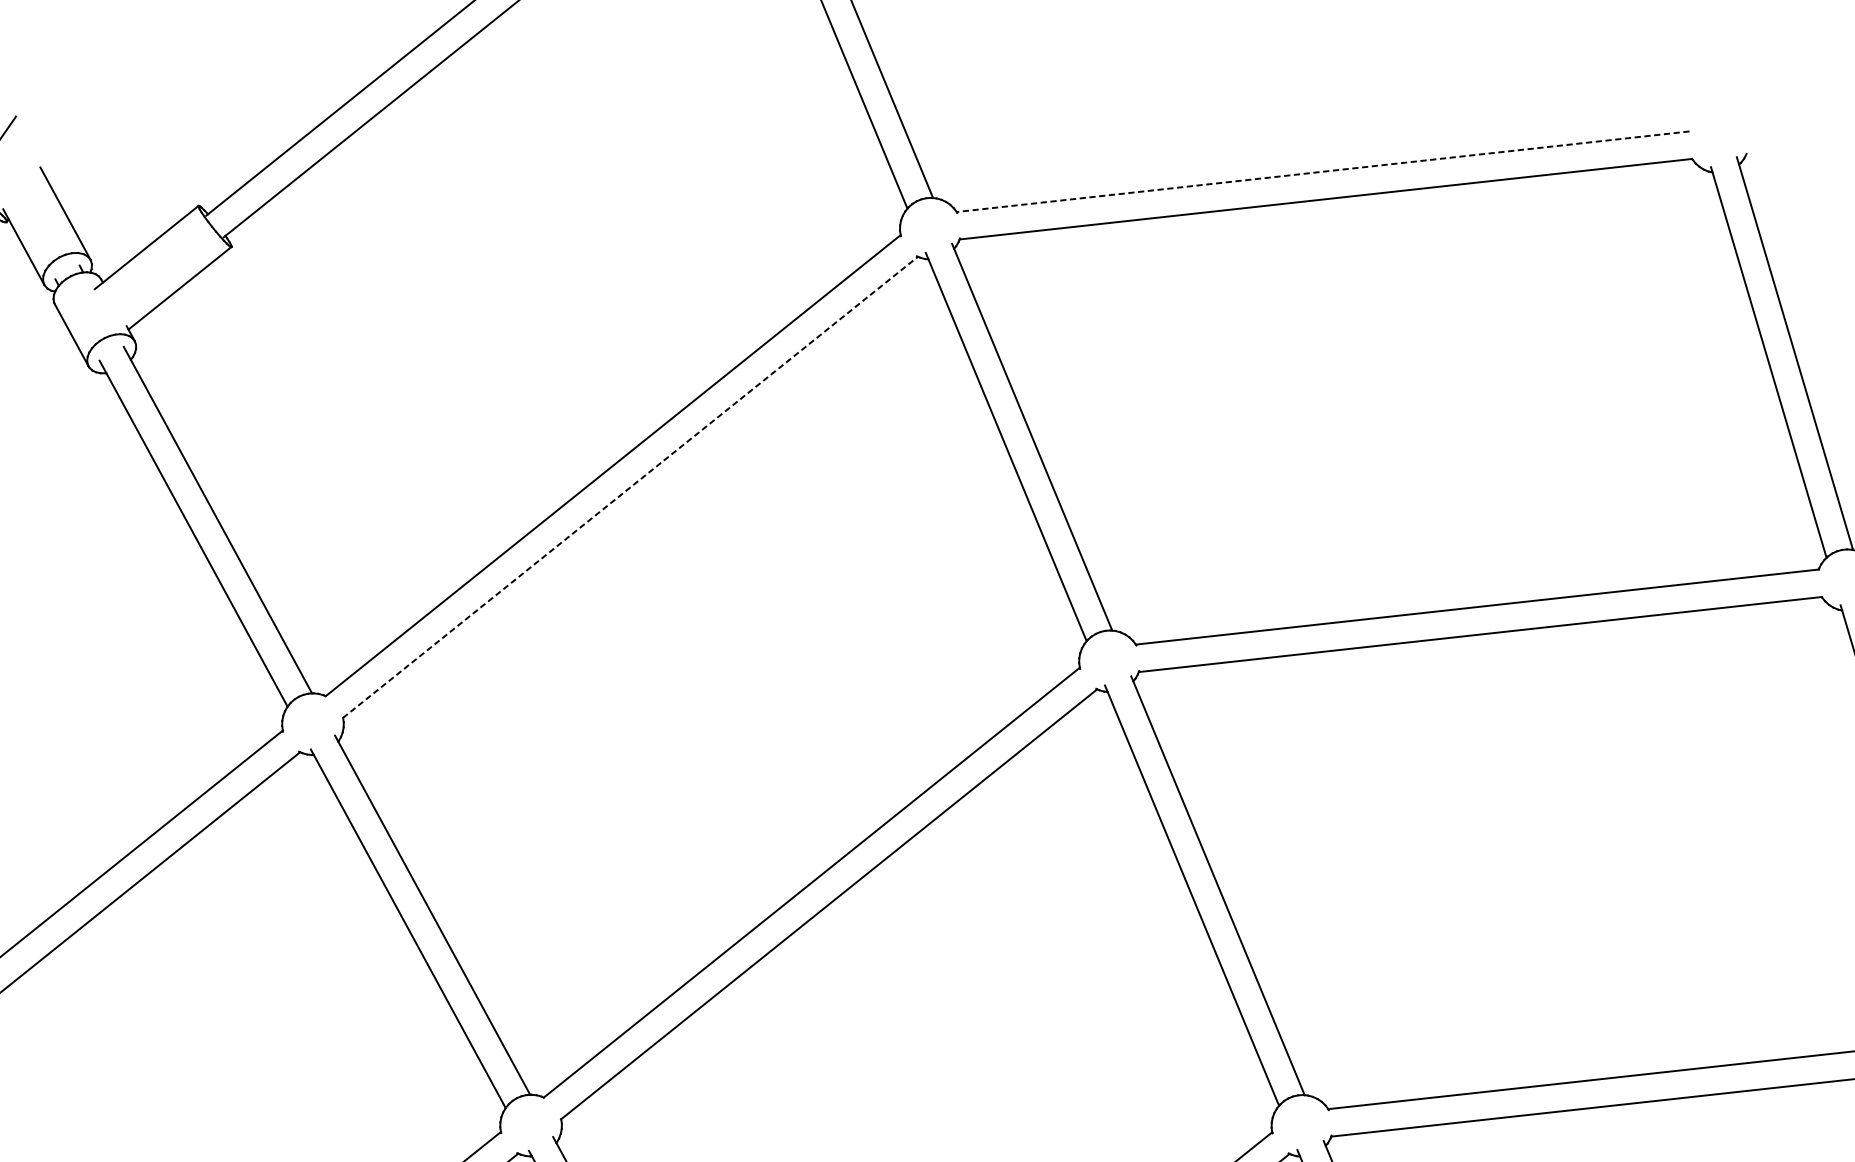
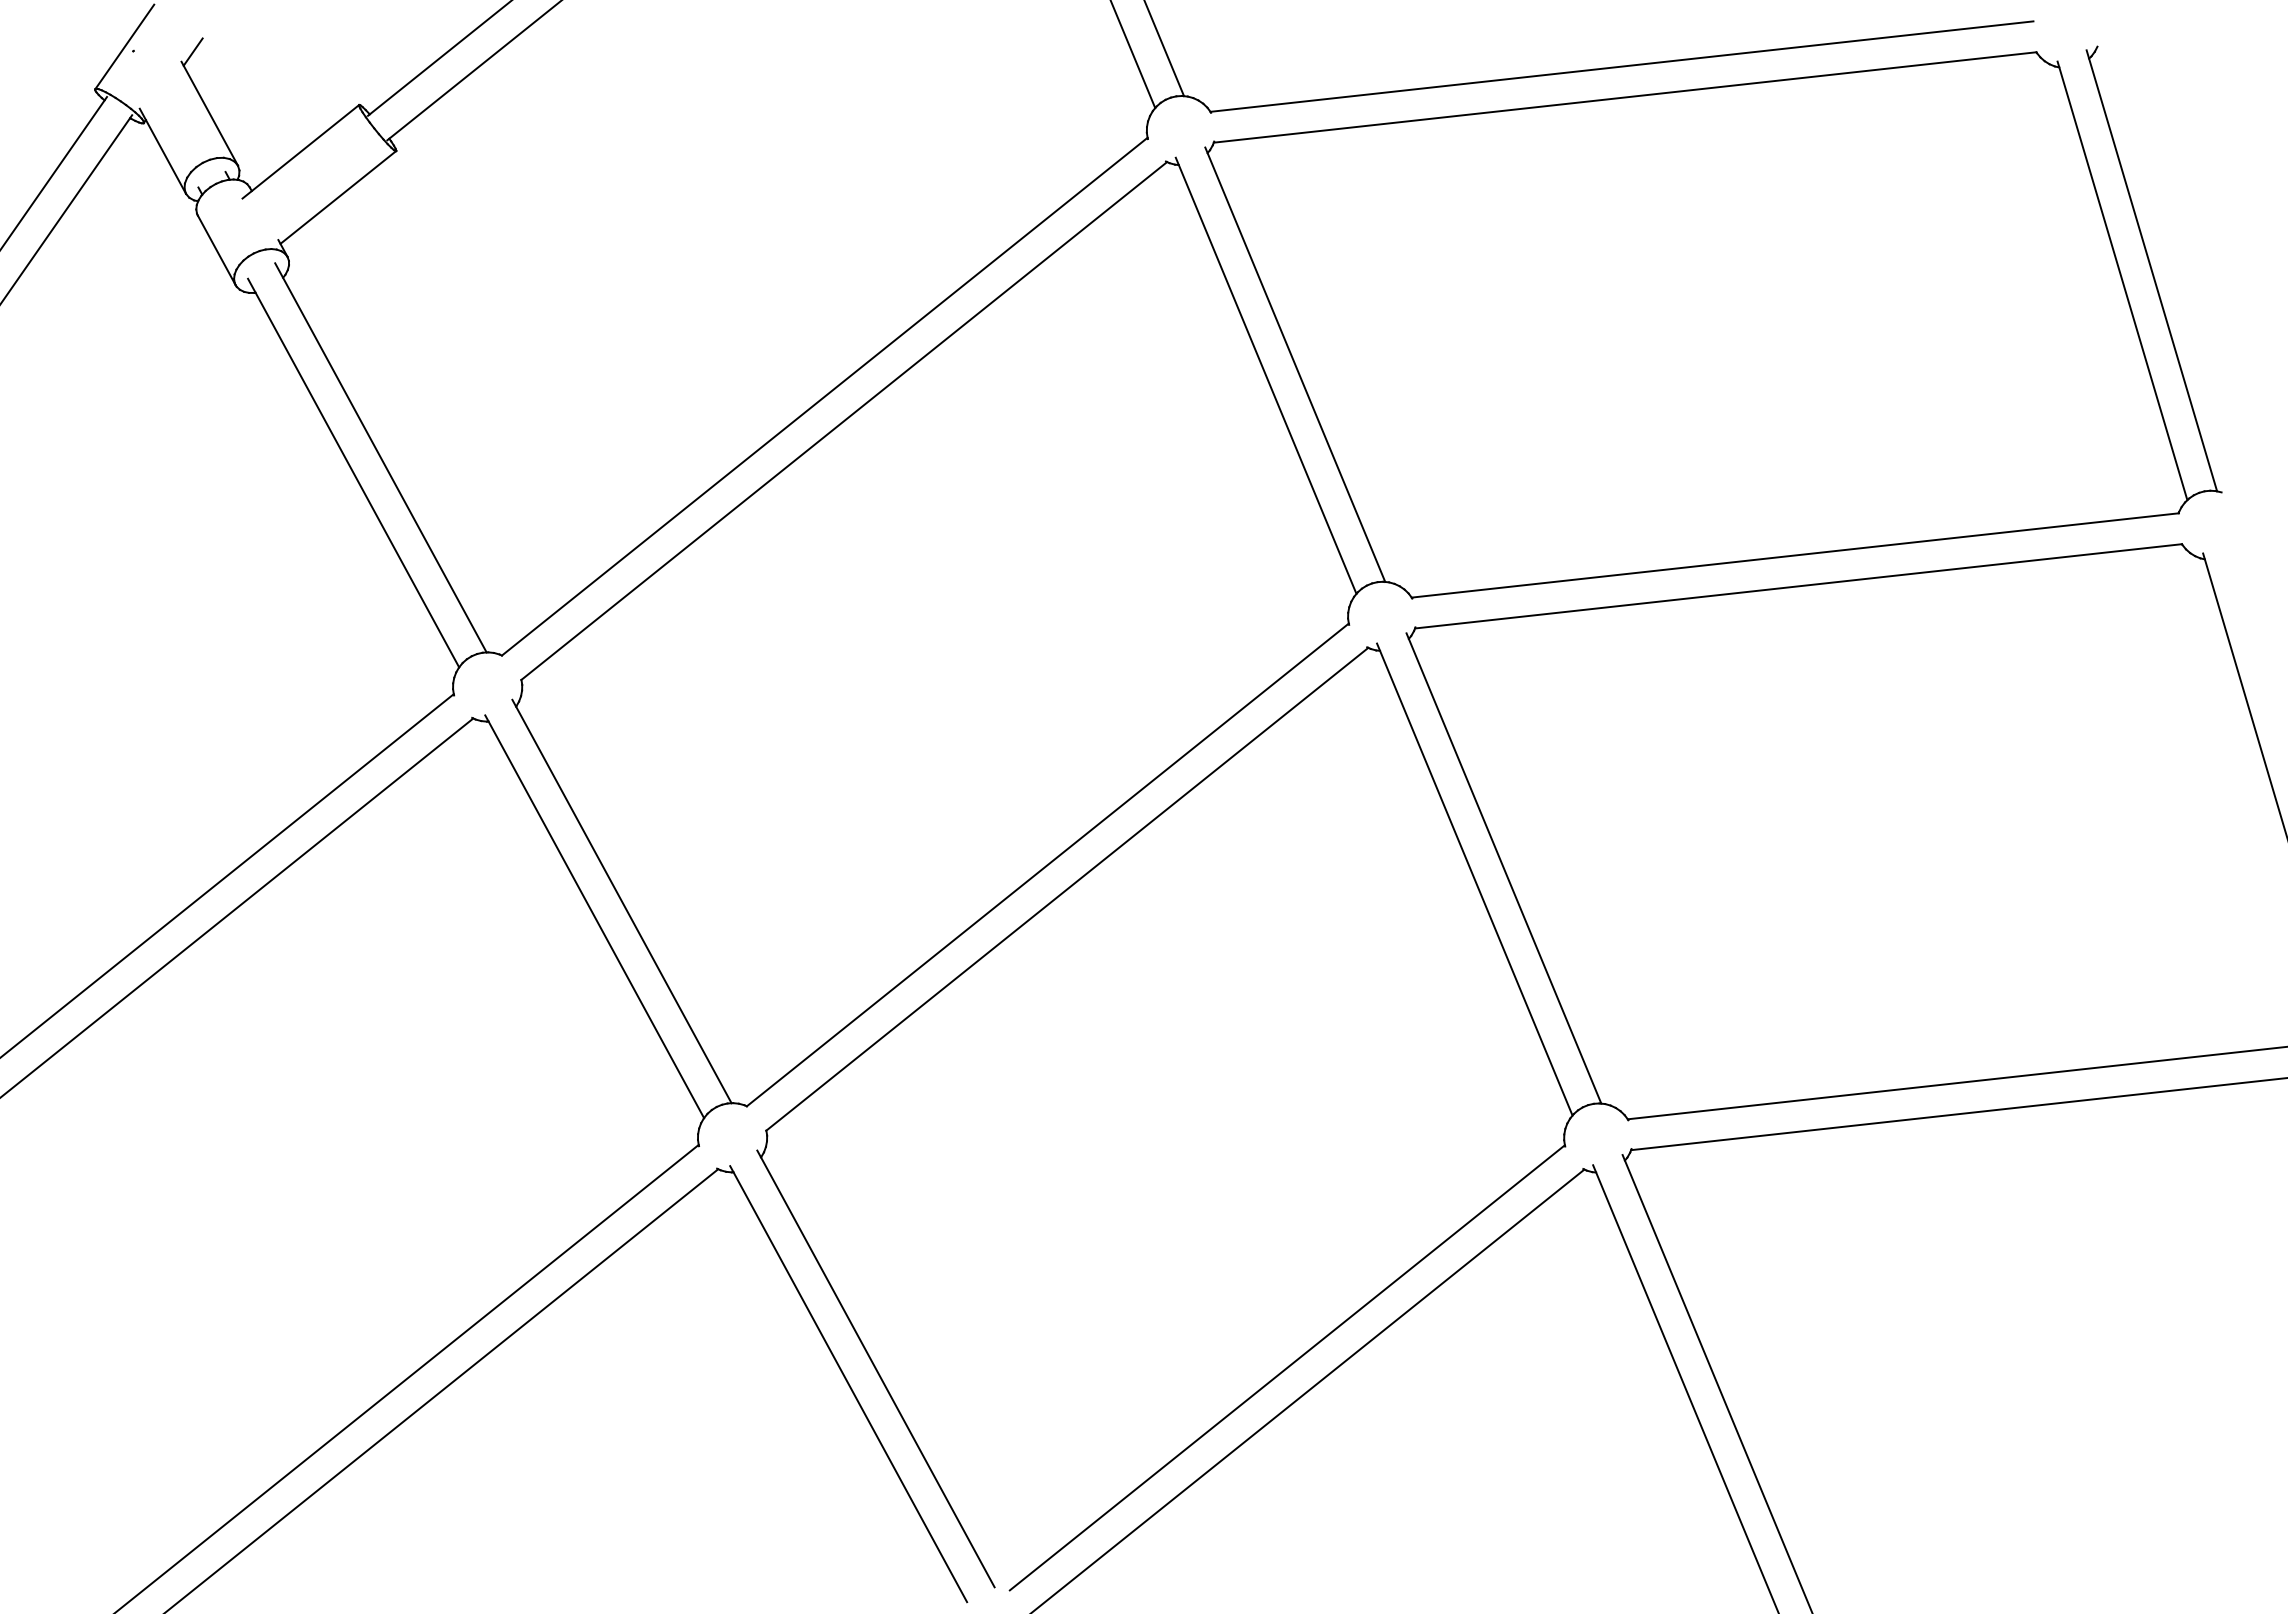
line: (50, 158) -> (192, 51), added
line: (1322, 171) -> (1621, 66), dashed -> solid
line: (630, 487) -> (844, 421), dashed -> solid

